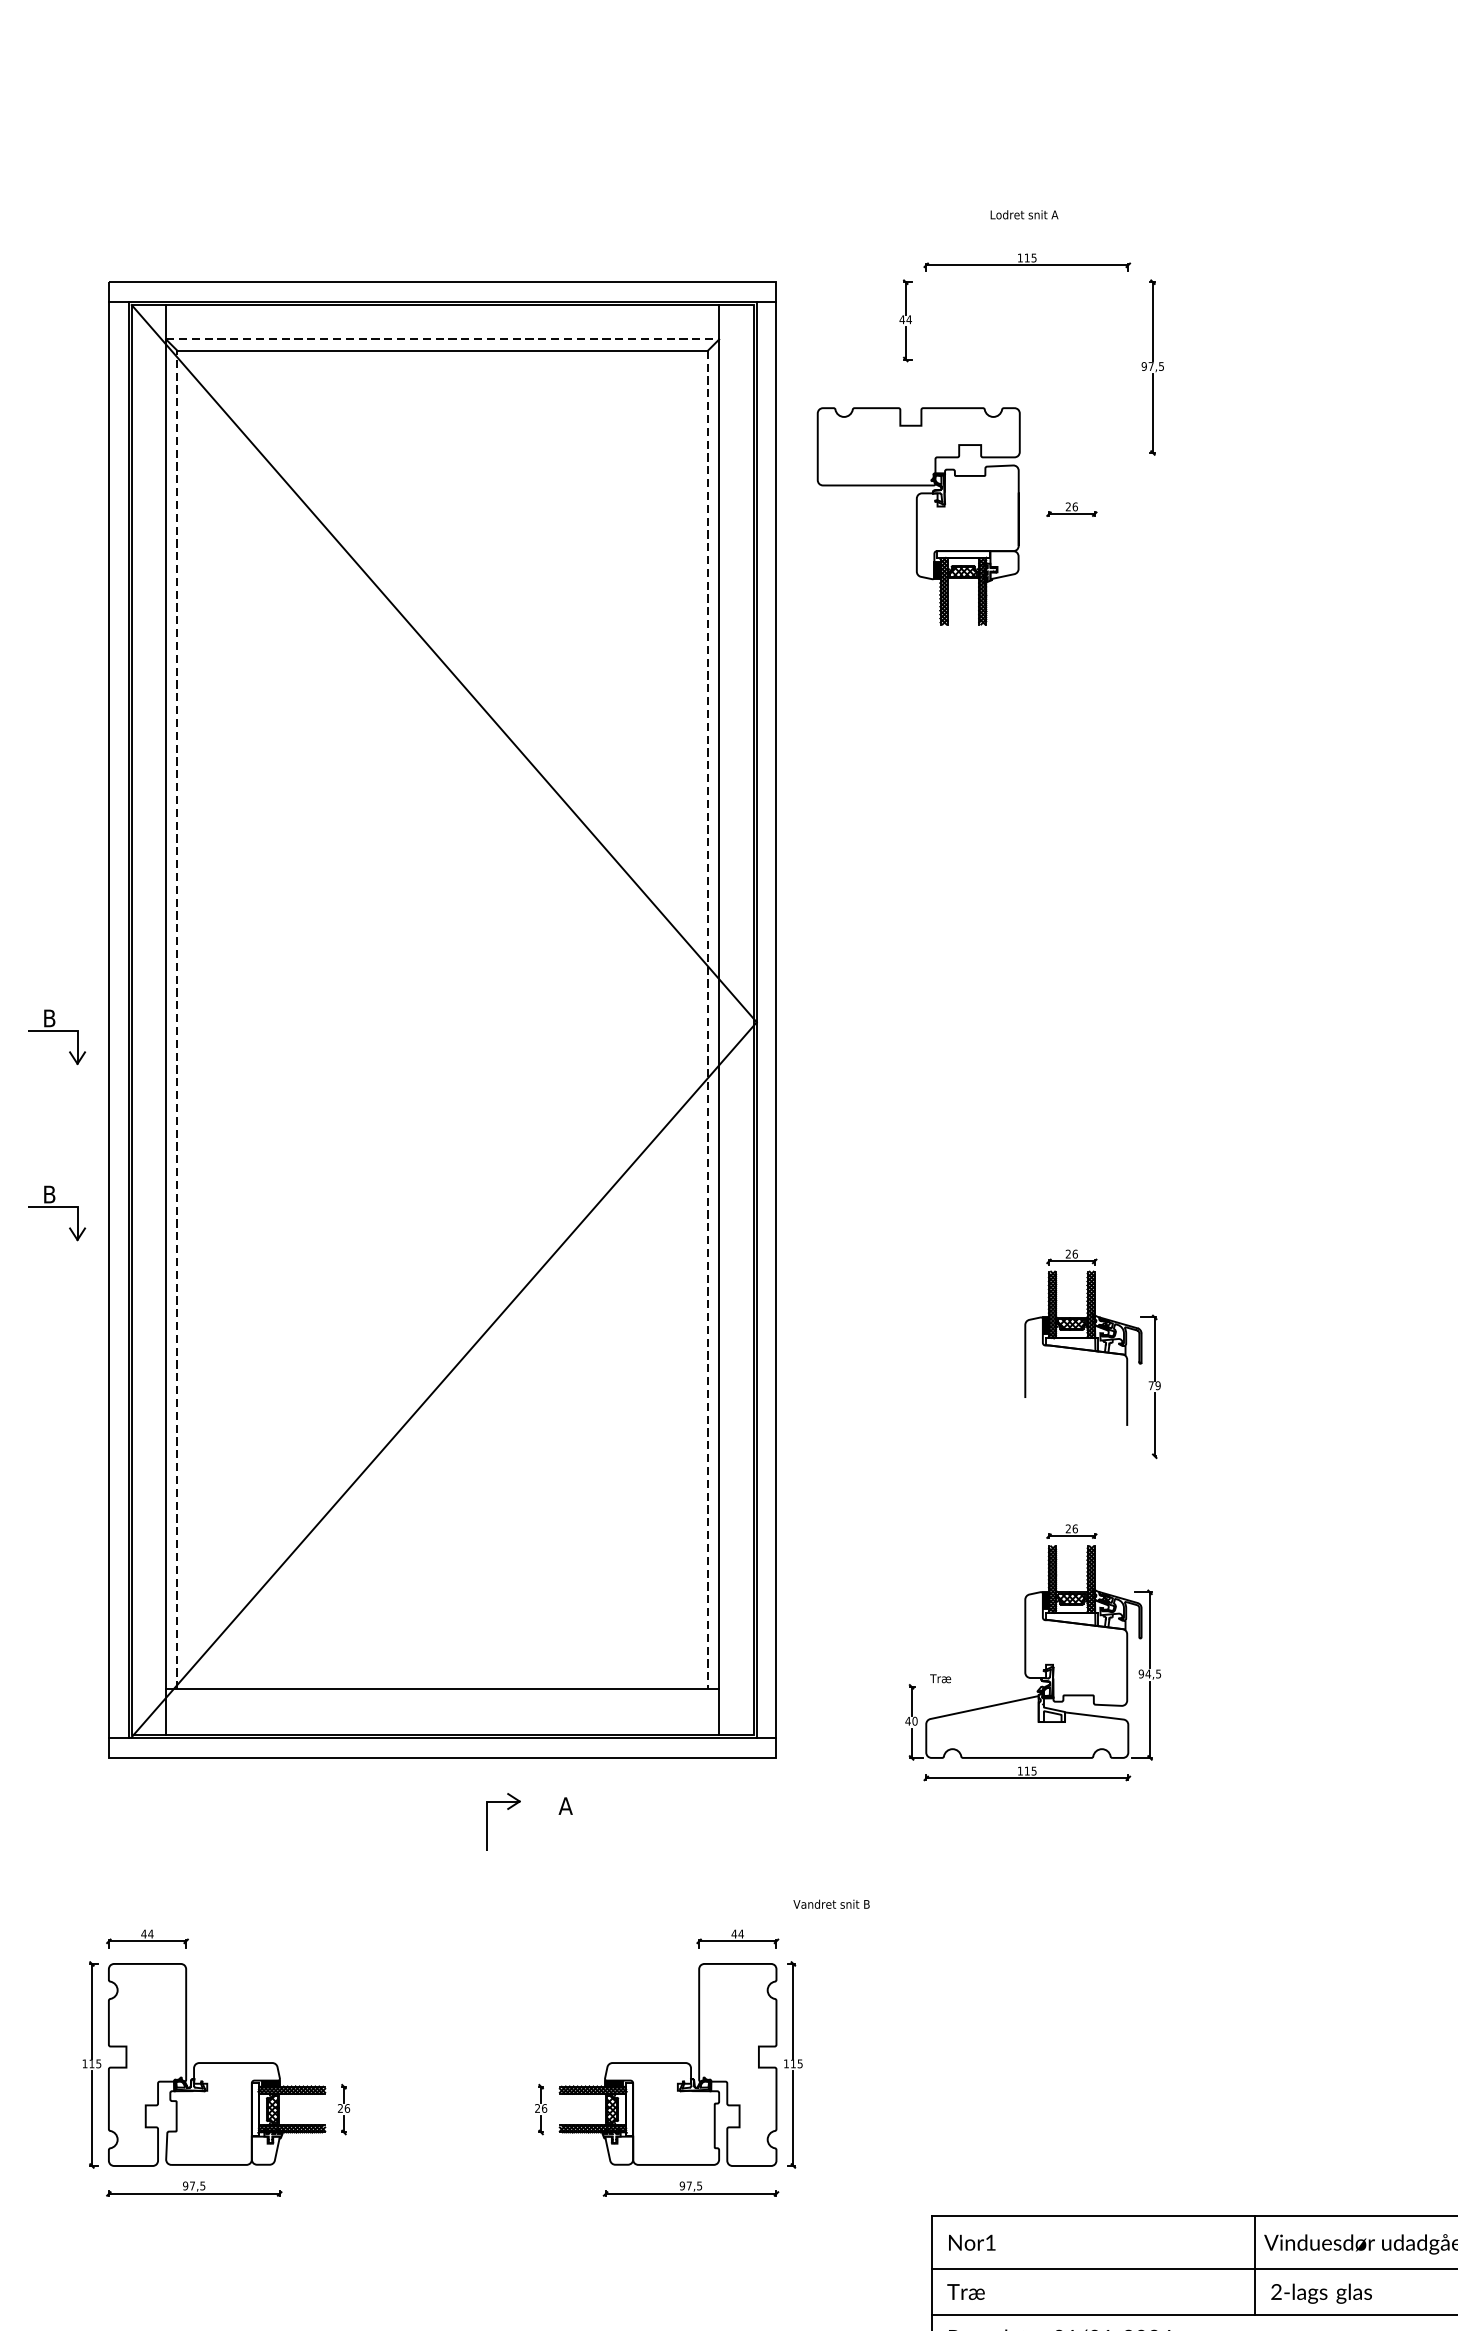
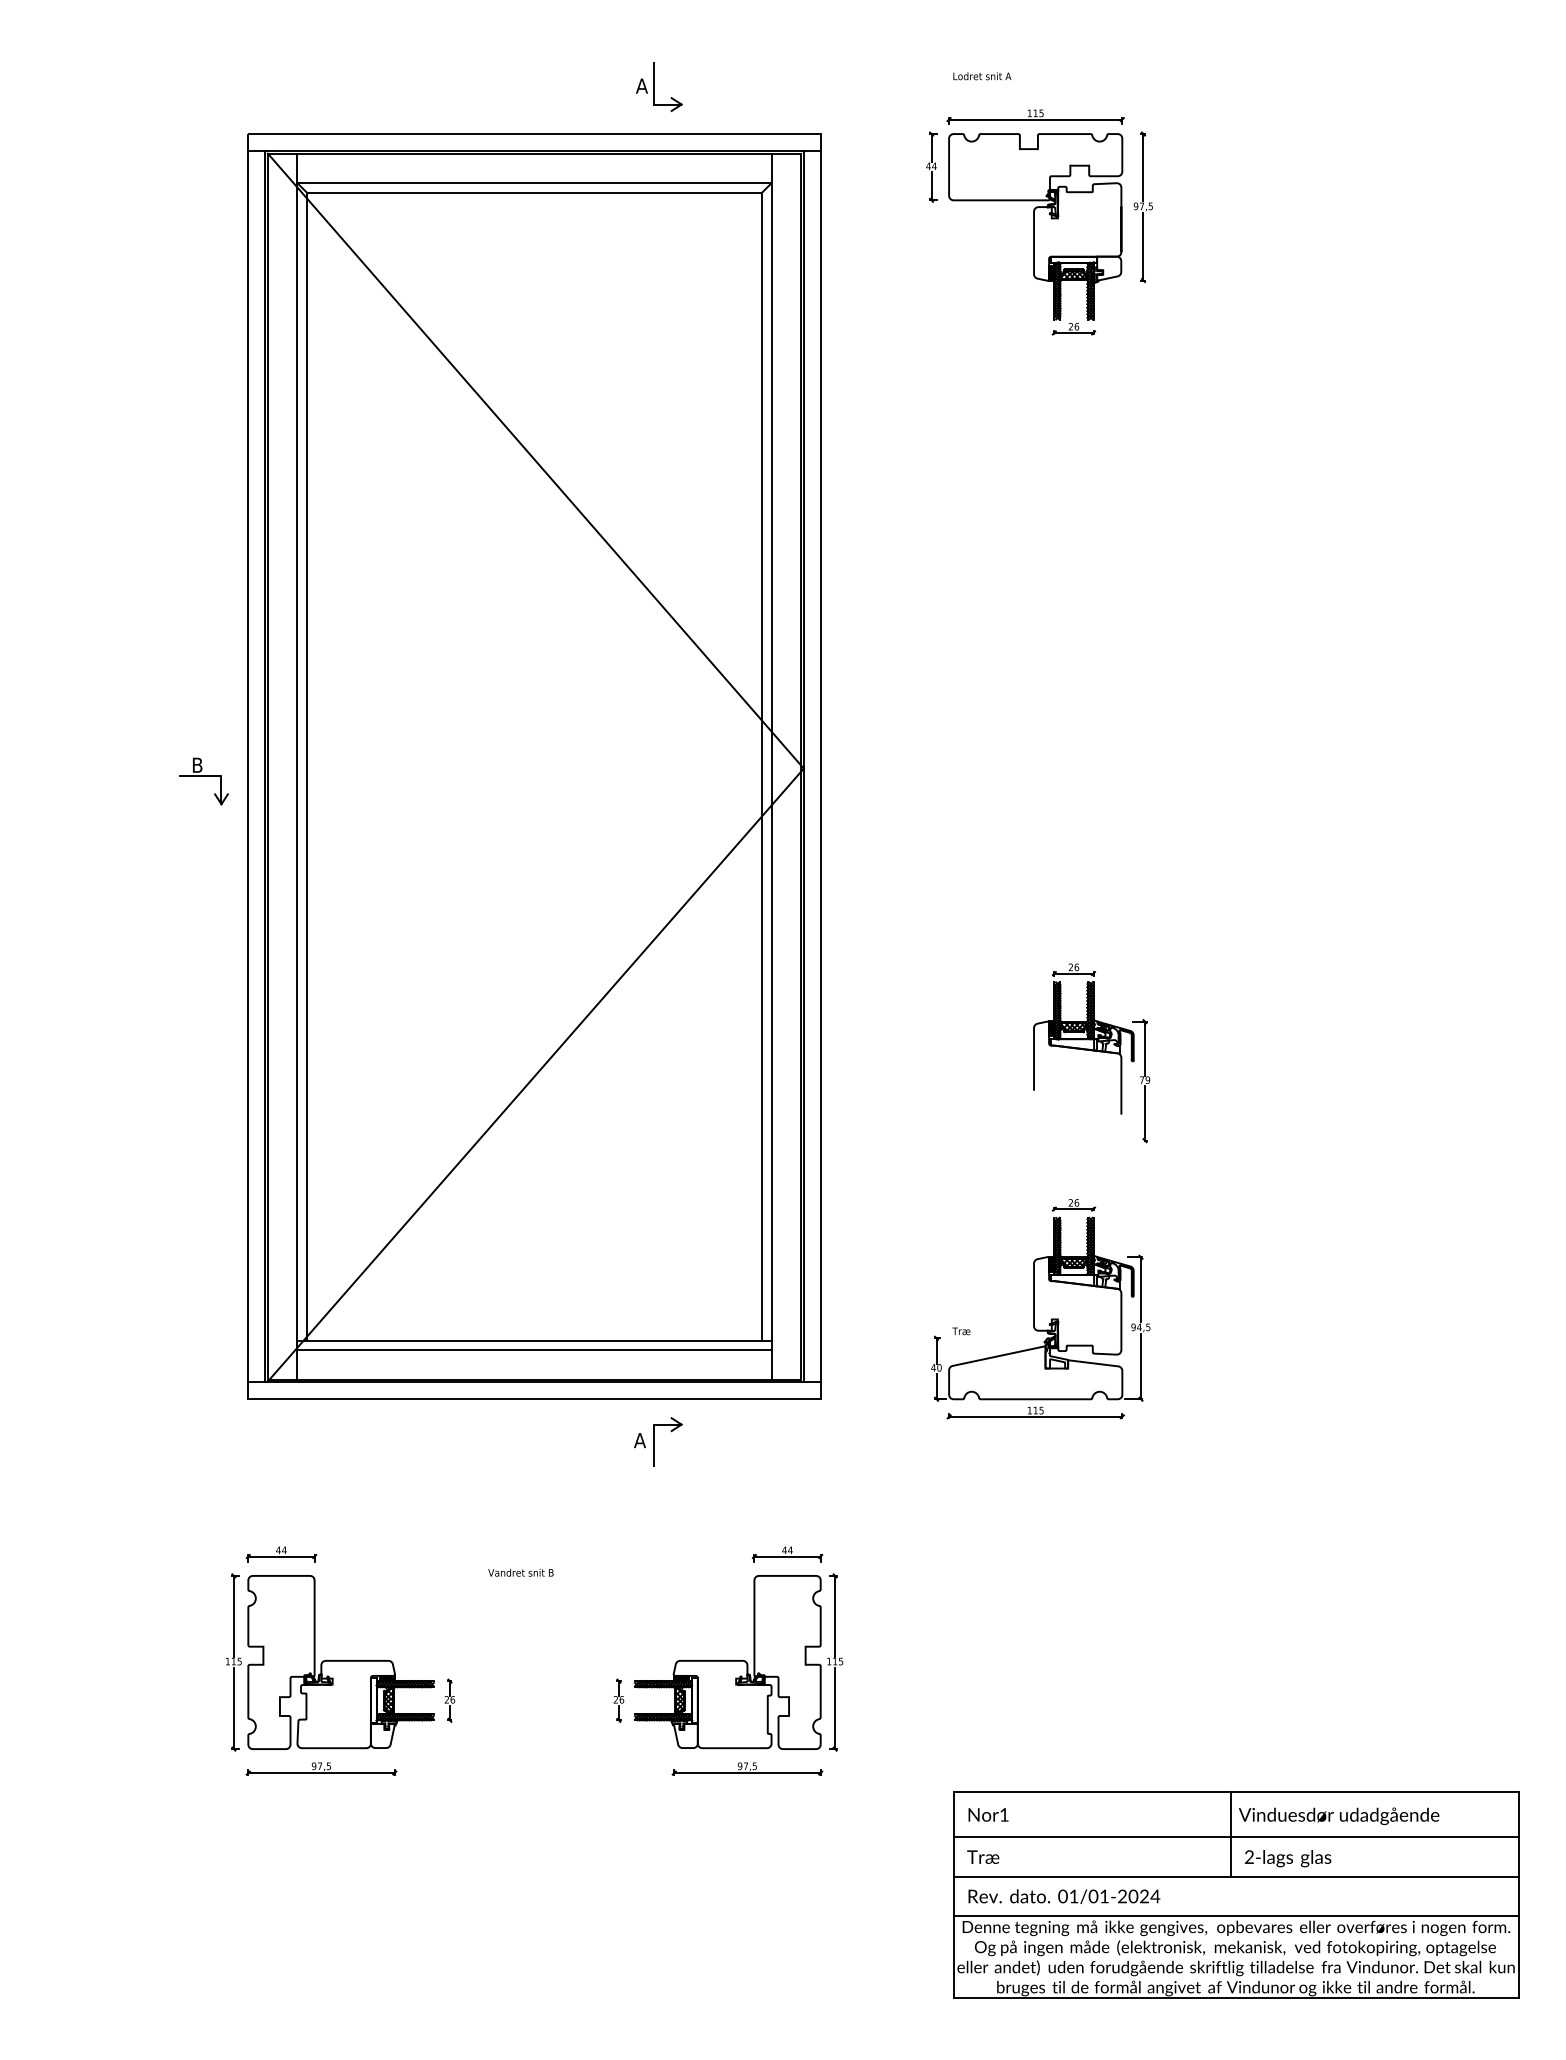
text: (1024, 215) -> (982, 76), moved
part: (588, 226) -> (659, 86), added
line: (443, 339) -> (535, 183), dashed -> solid
part: (918, 515) -> (1035, 226), moved
line: (177, 1019) -> (307, 766), dashed -> solid
line: (707, 1019) -> (761, 766), dashed -> solid
part: (56, 1213) -> (203, 932), removed
line: (442, 1701) -> (534, 1350), added
part: (507, 1810) -> (671, 1432), moved
text: (831, 1903) -> (520, 1572), moved

